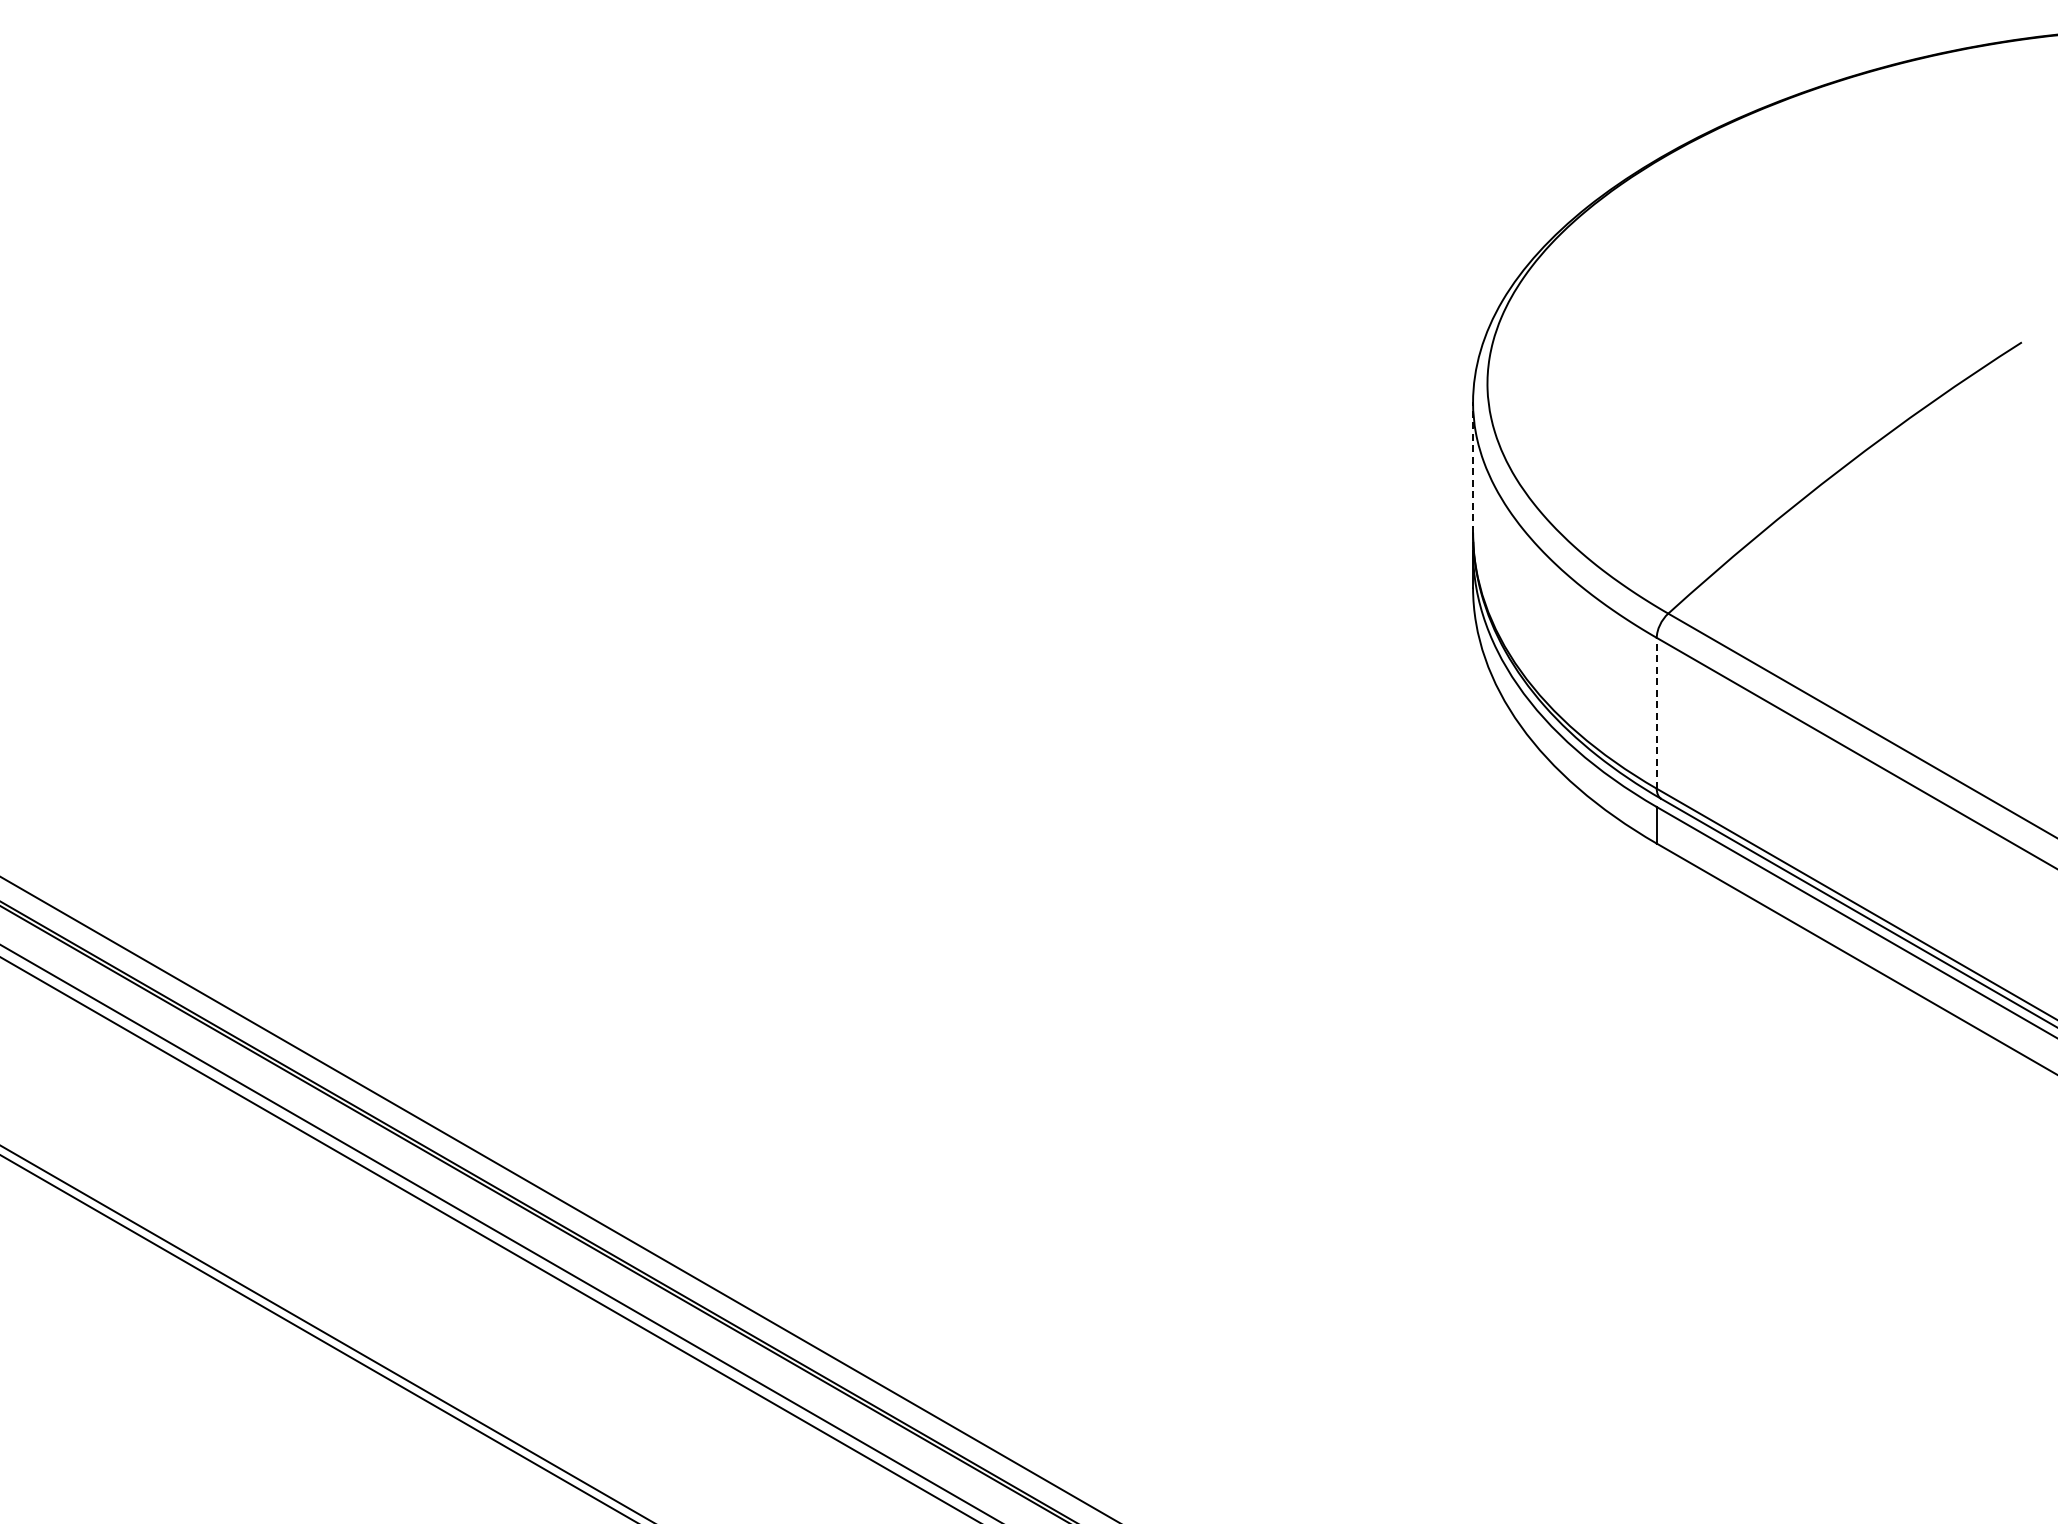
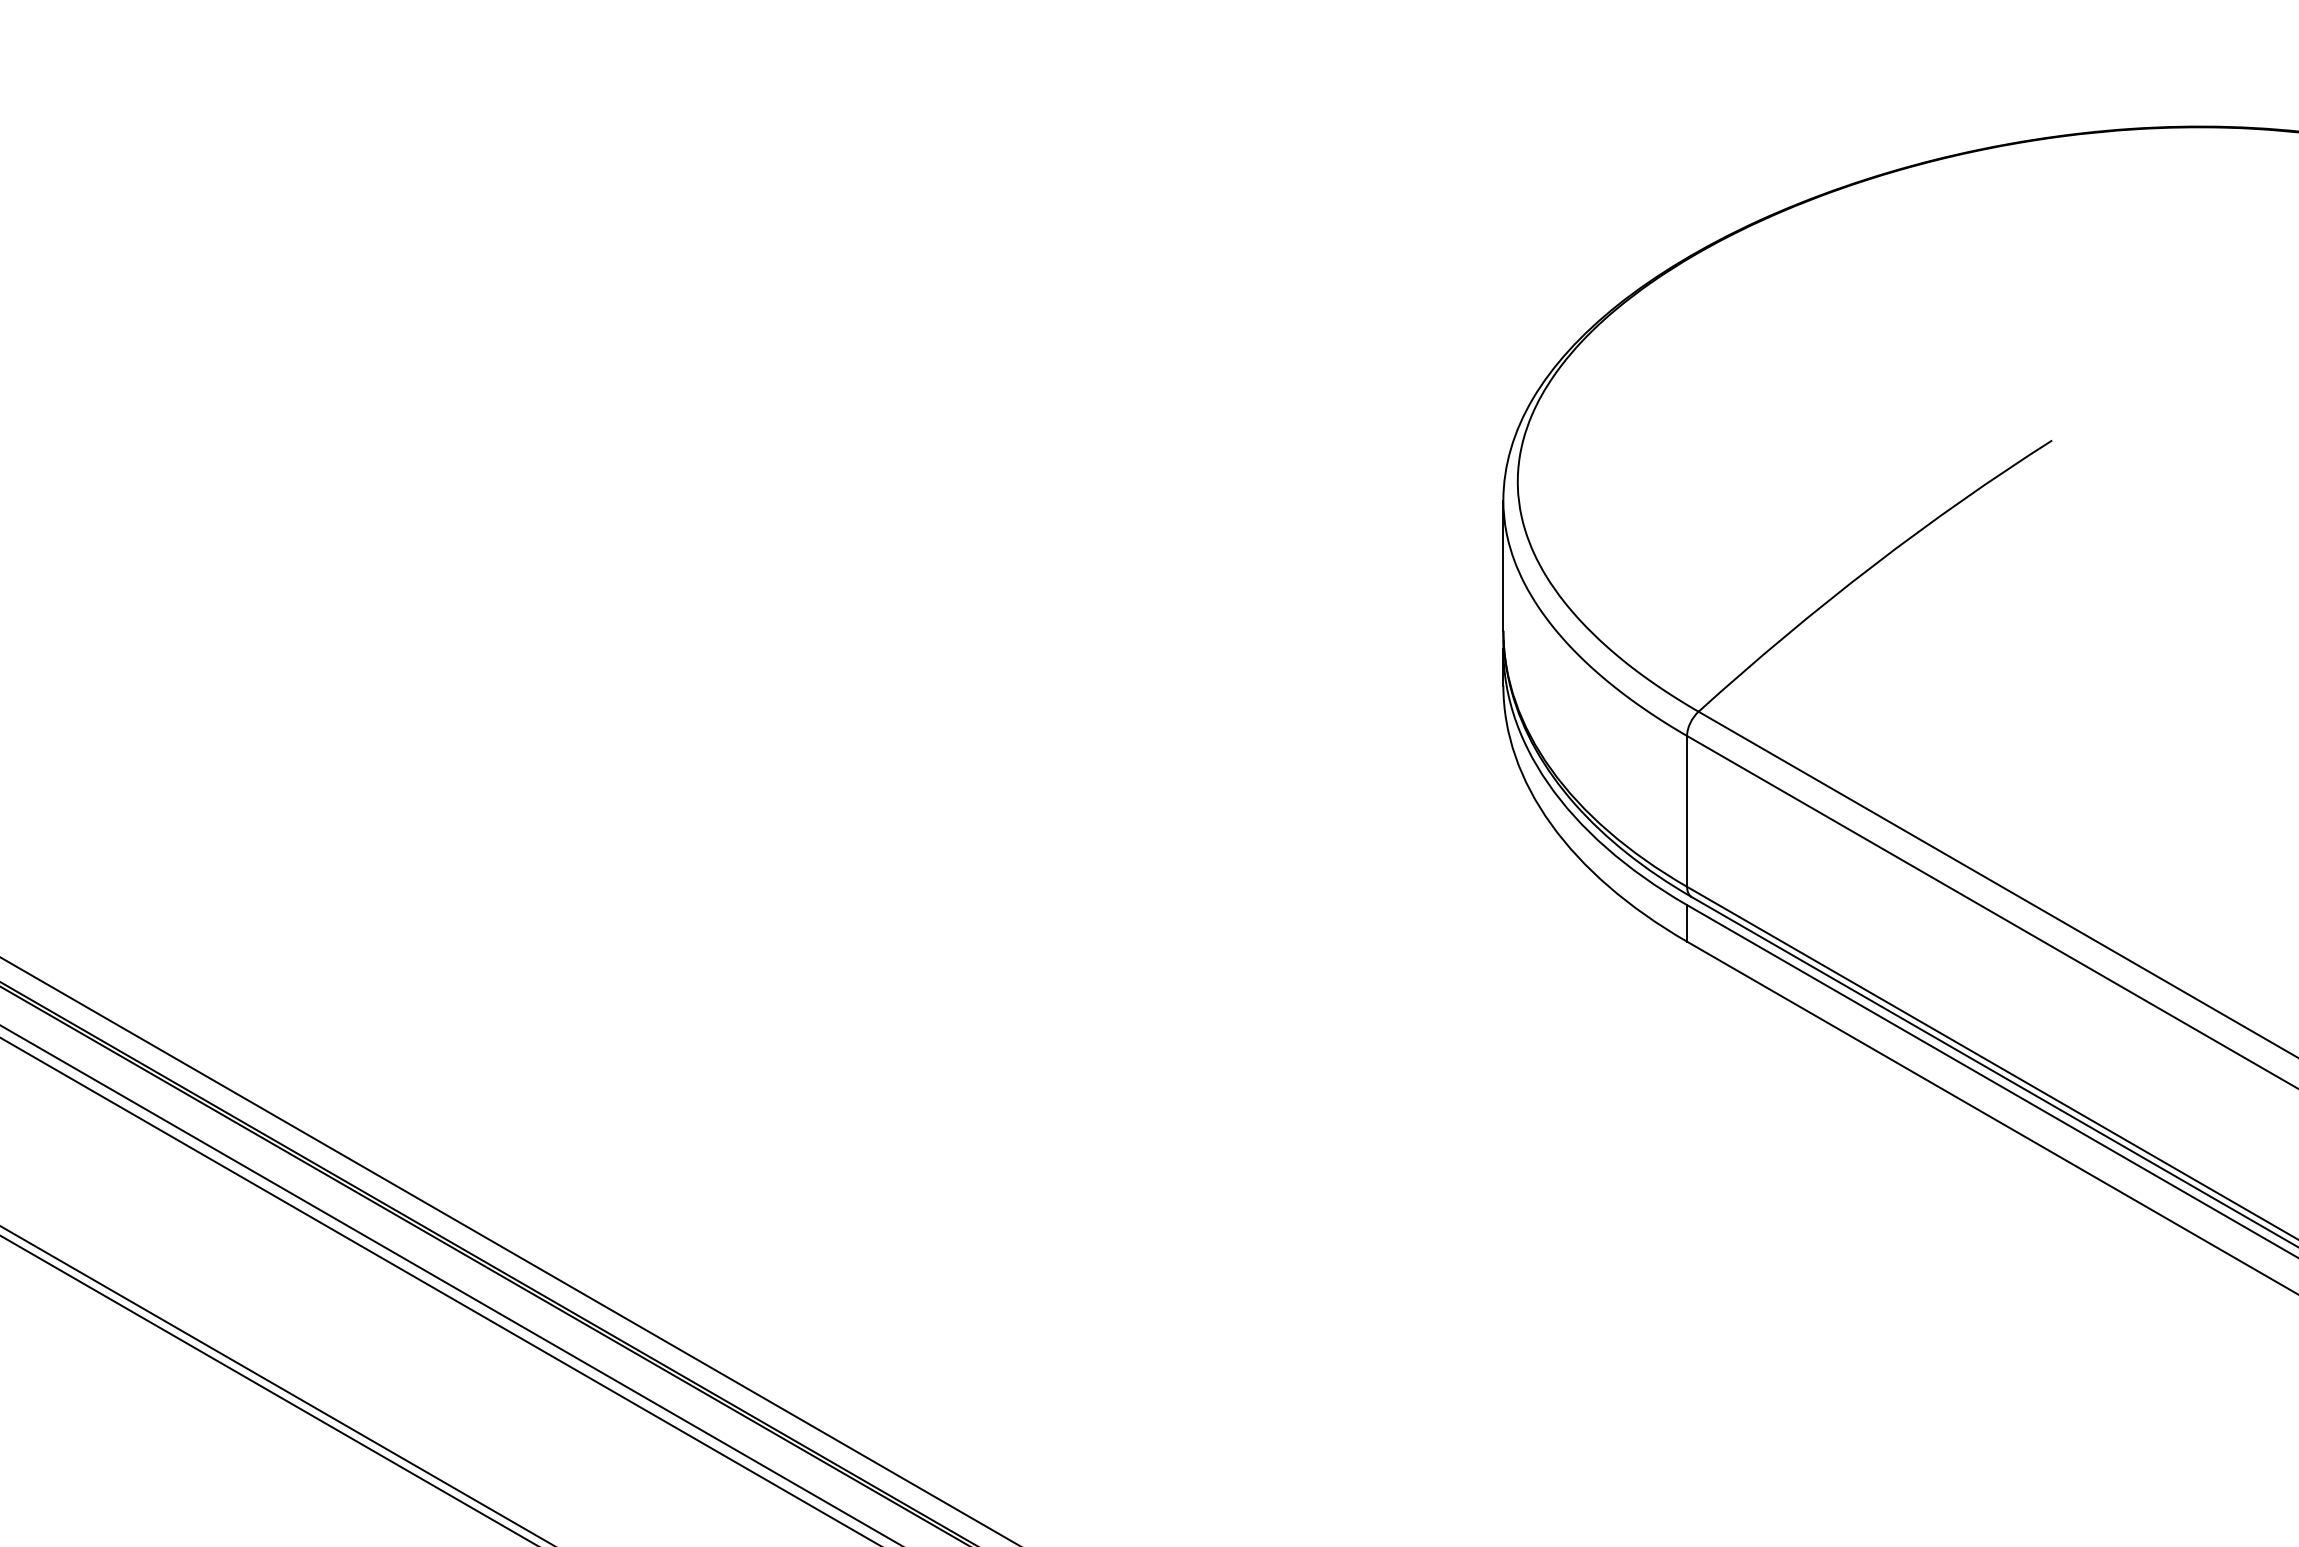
line: (1473, 467) -> (1503, 565), dashed -> solid
line: (1657, 712) -> (1687, 810), dashed -> solid

